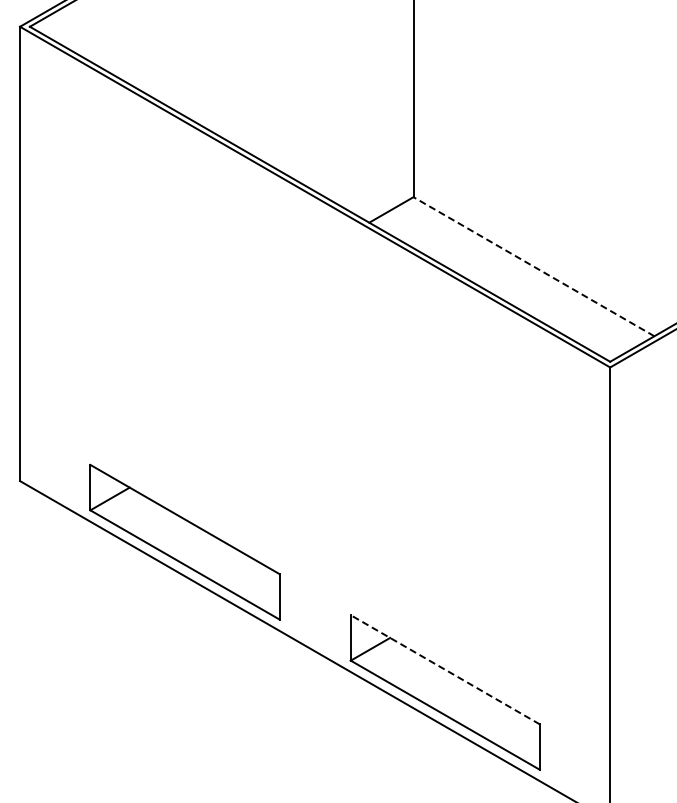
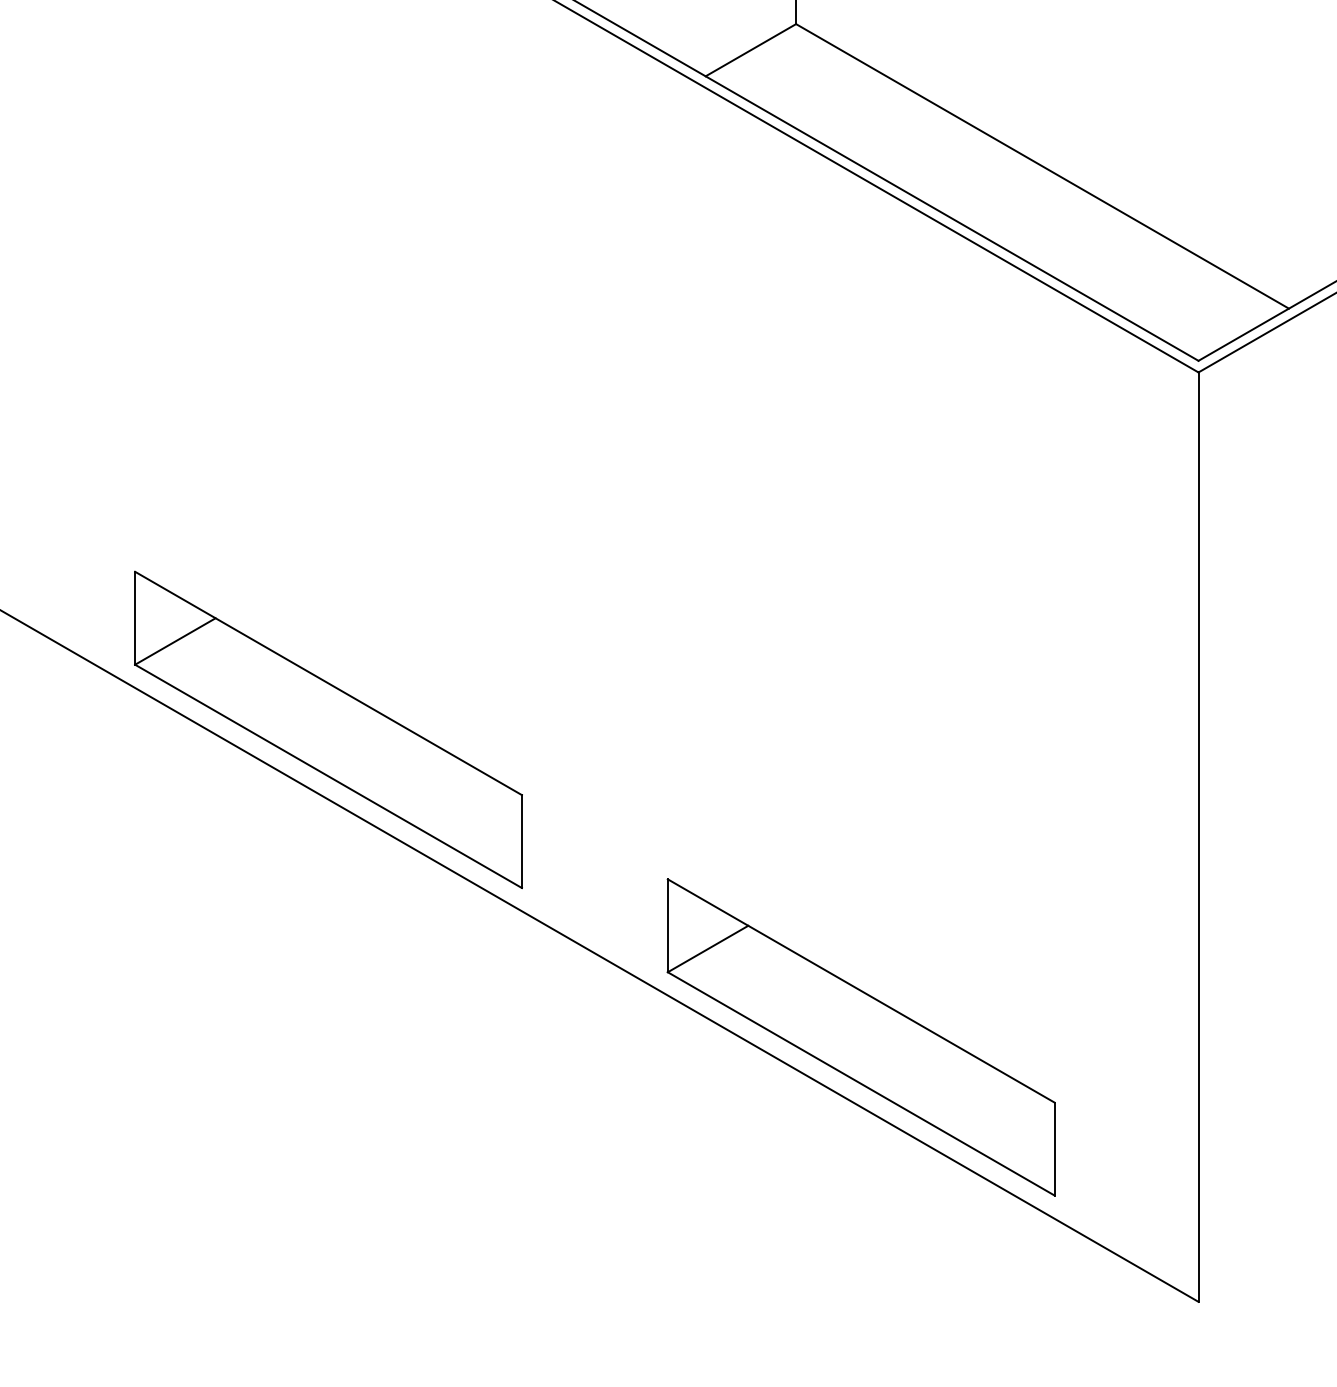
line: (533, 266) -> (1041, 165), dashed -> solid
line: (444, 669) -> (859, 990), dashed -> solid

